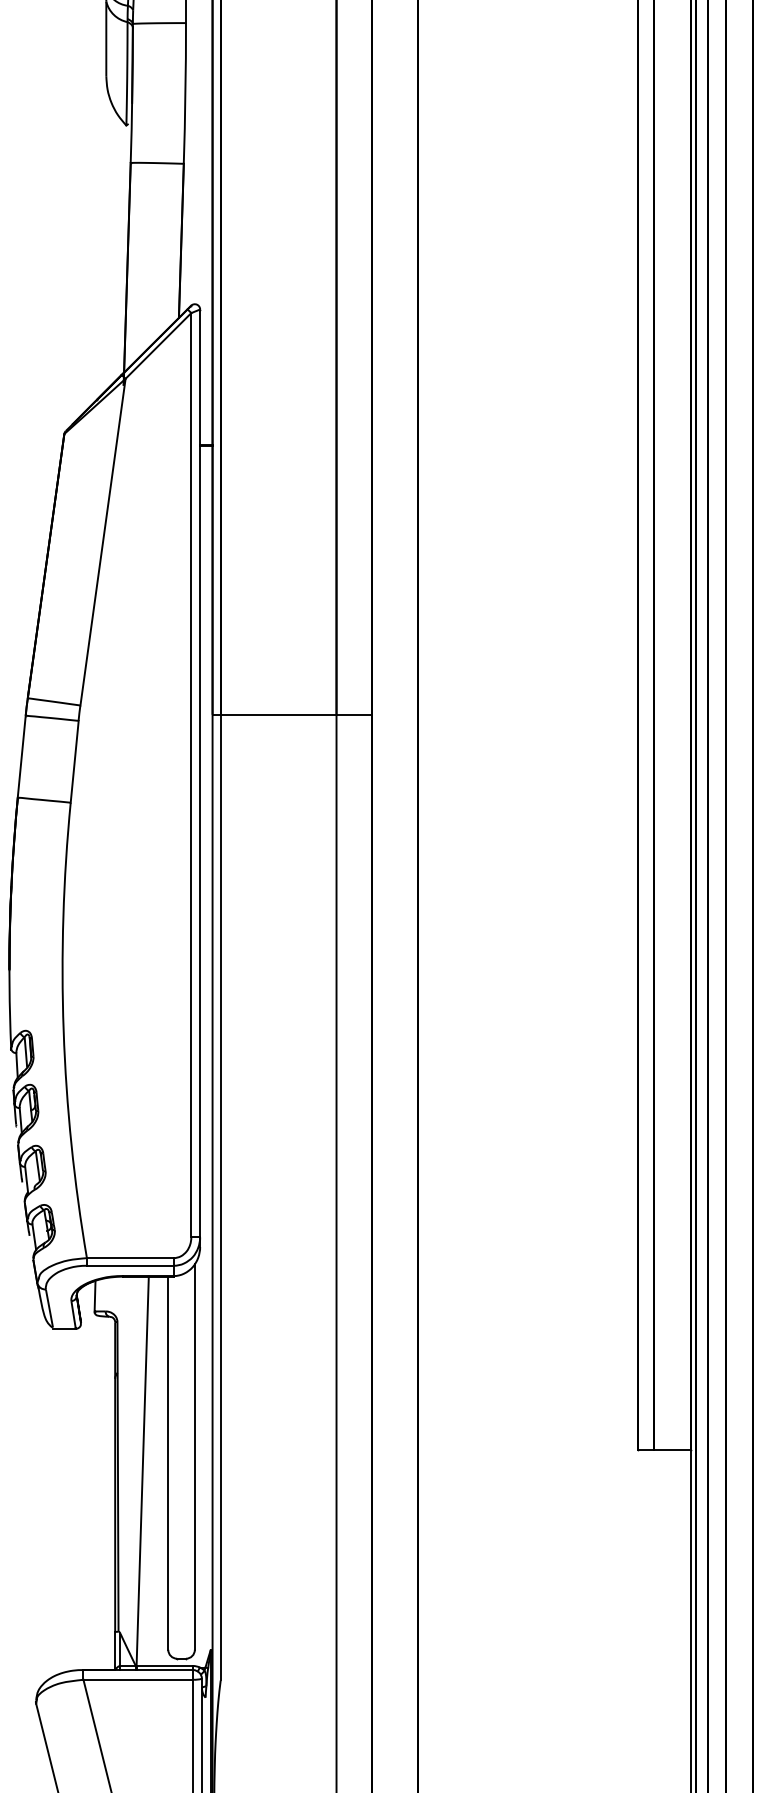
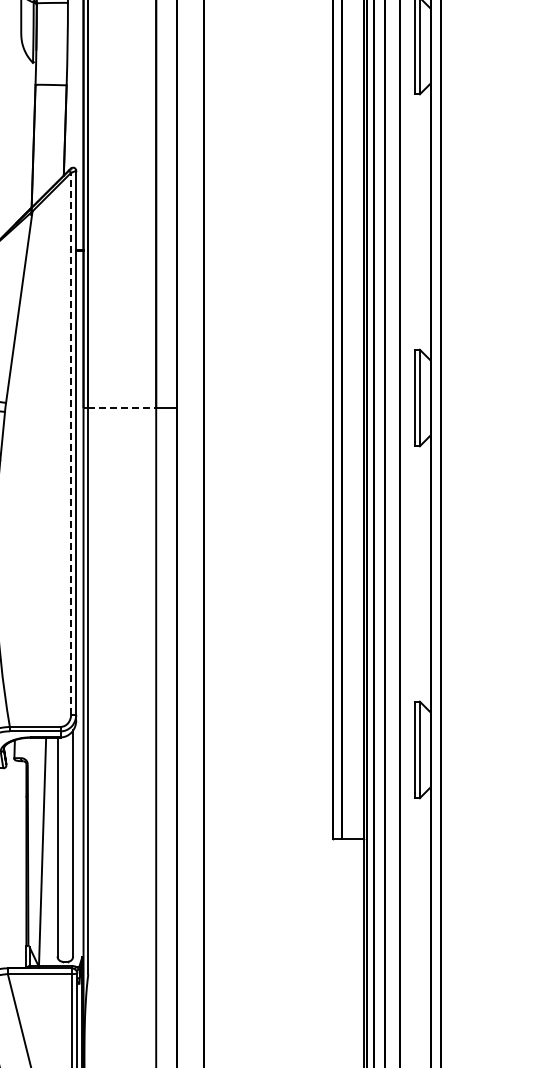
line: (279, 715) -> (122, 408), solid -> dashed
line: (192, 774) -> (71, 443), solid -> dashed

